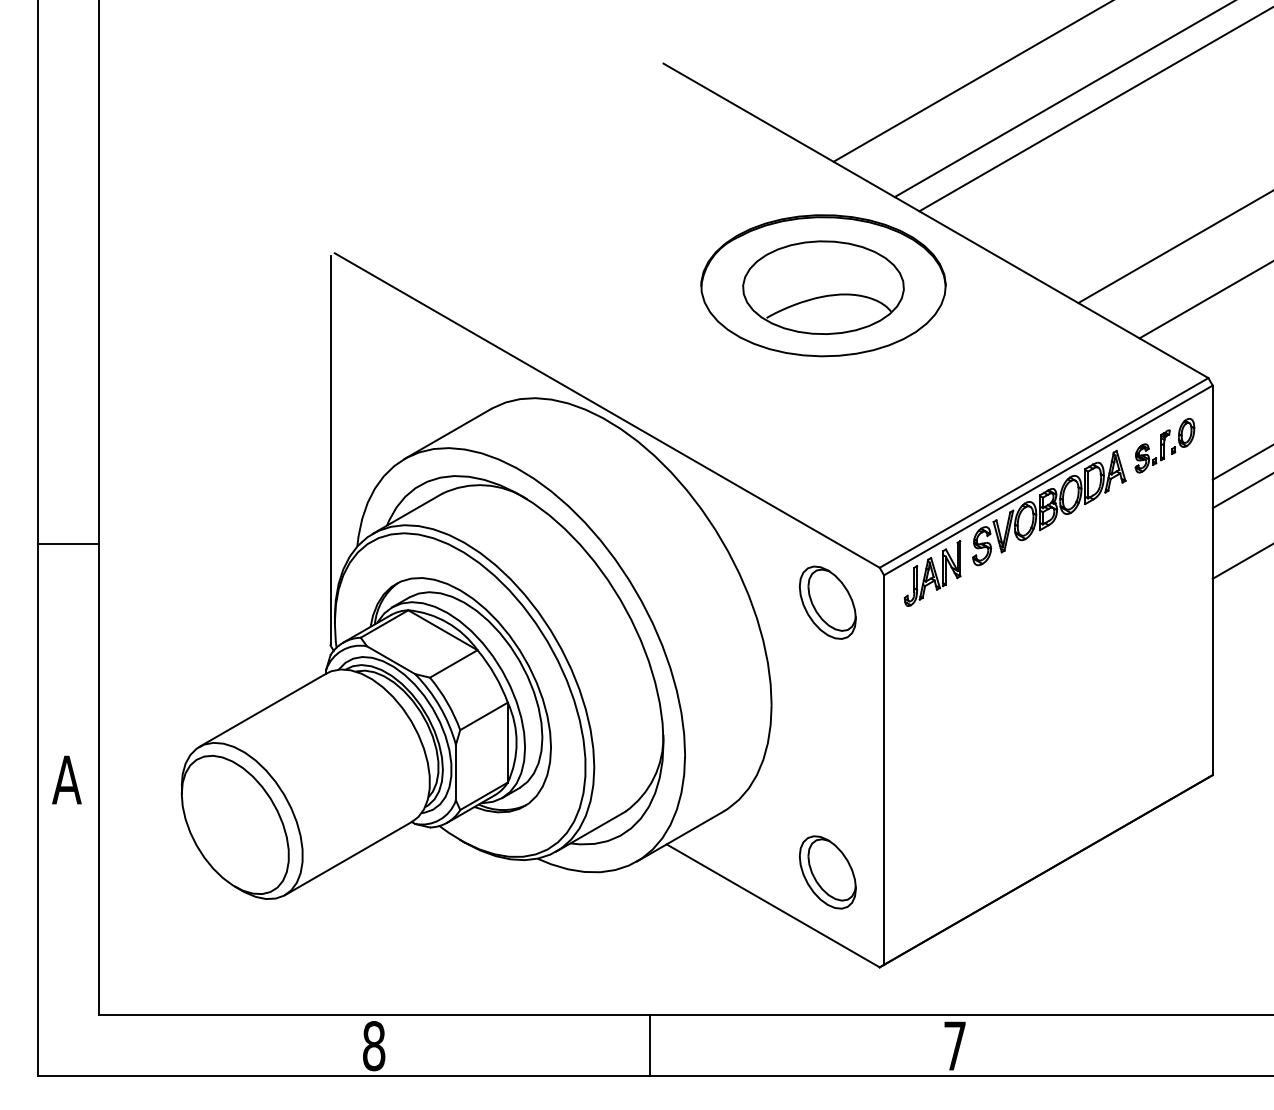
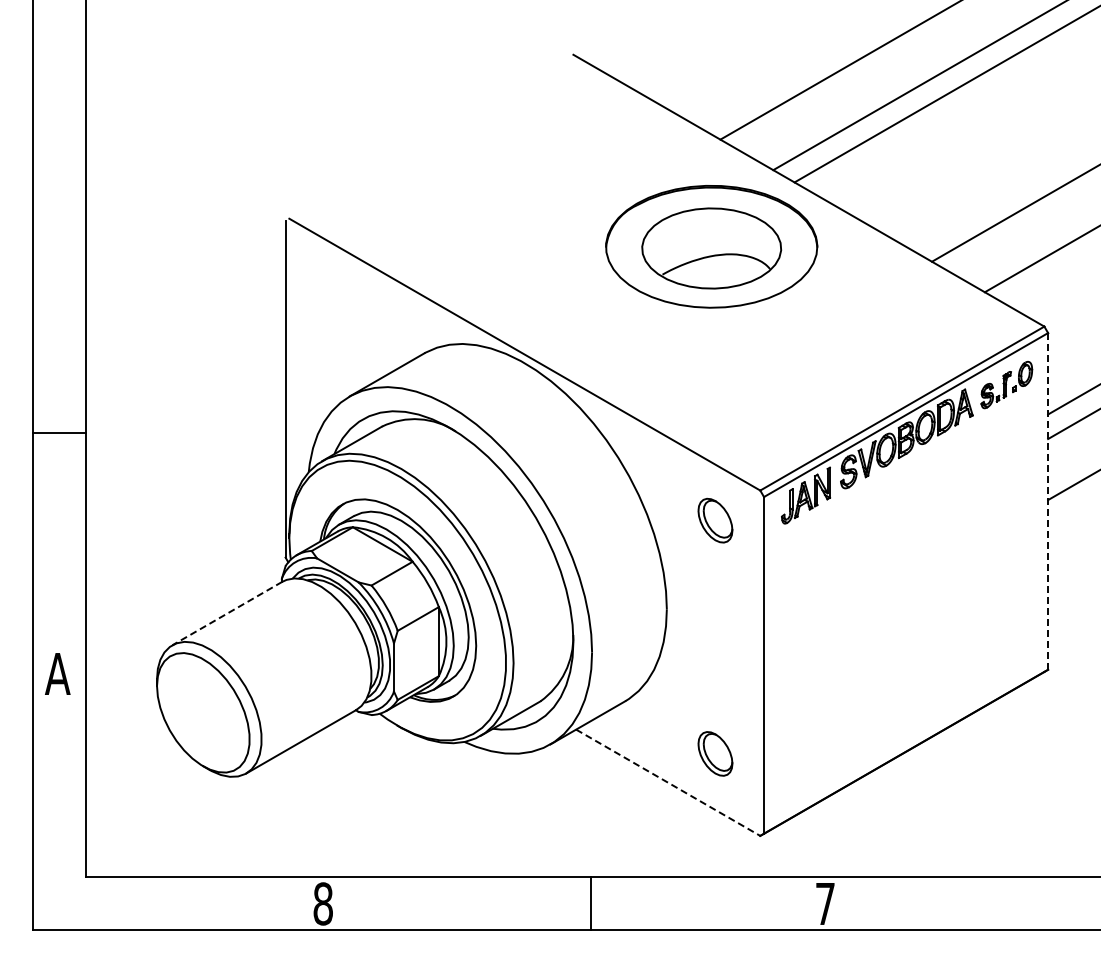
line: (68, 544) -> (59, 433), moved
line: (1213, 580) -> (1048, 501), solid -> dashed
part: (827, 602) -> (715, 520), size x0.7
line: (262, 710) -> (226, 613), solid -> dashed
part: (827, 872) -> (715, 753), size x0.7
line: (773, 906) -> (668, 783), solid -> dashed
line: (649, 1045) -> (590, 903), moved

